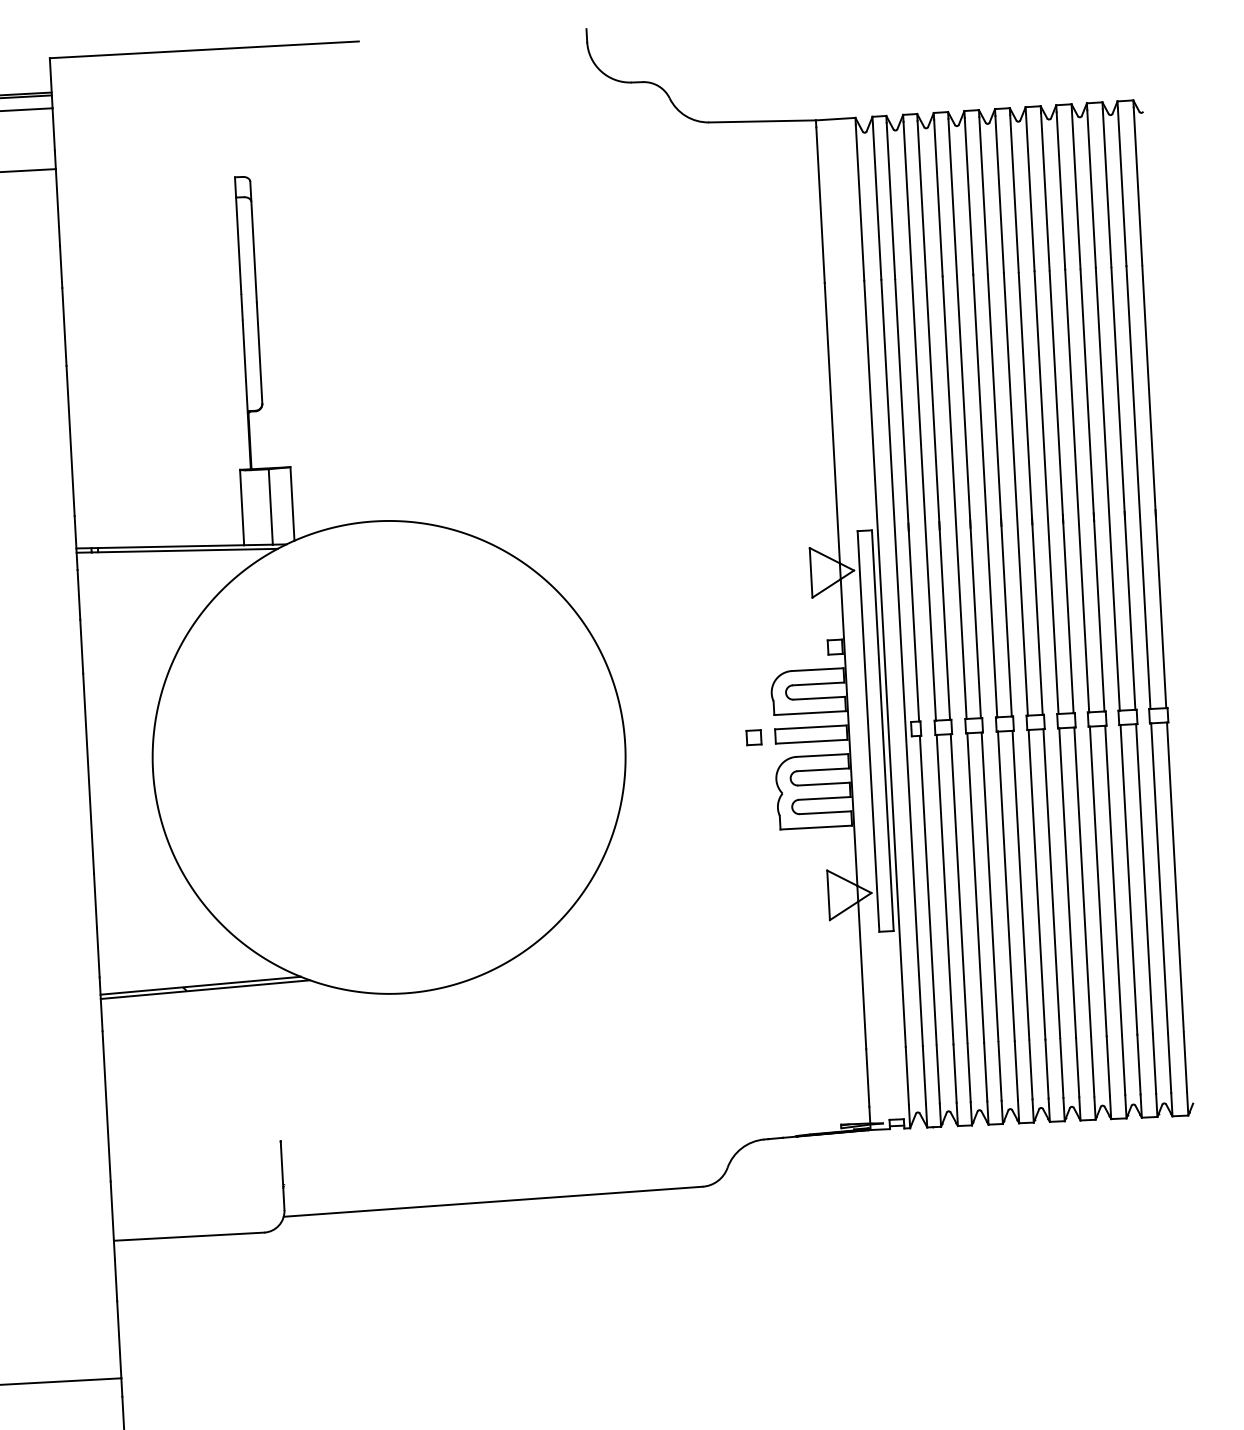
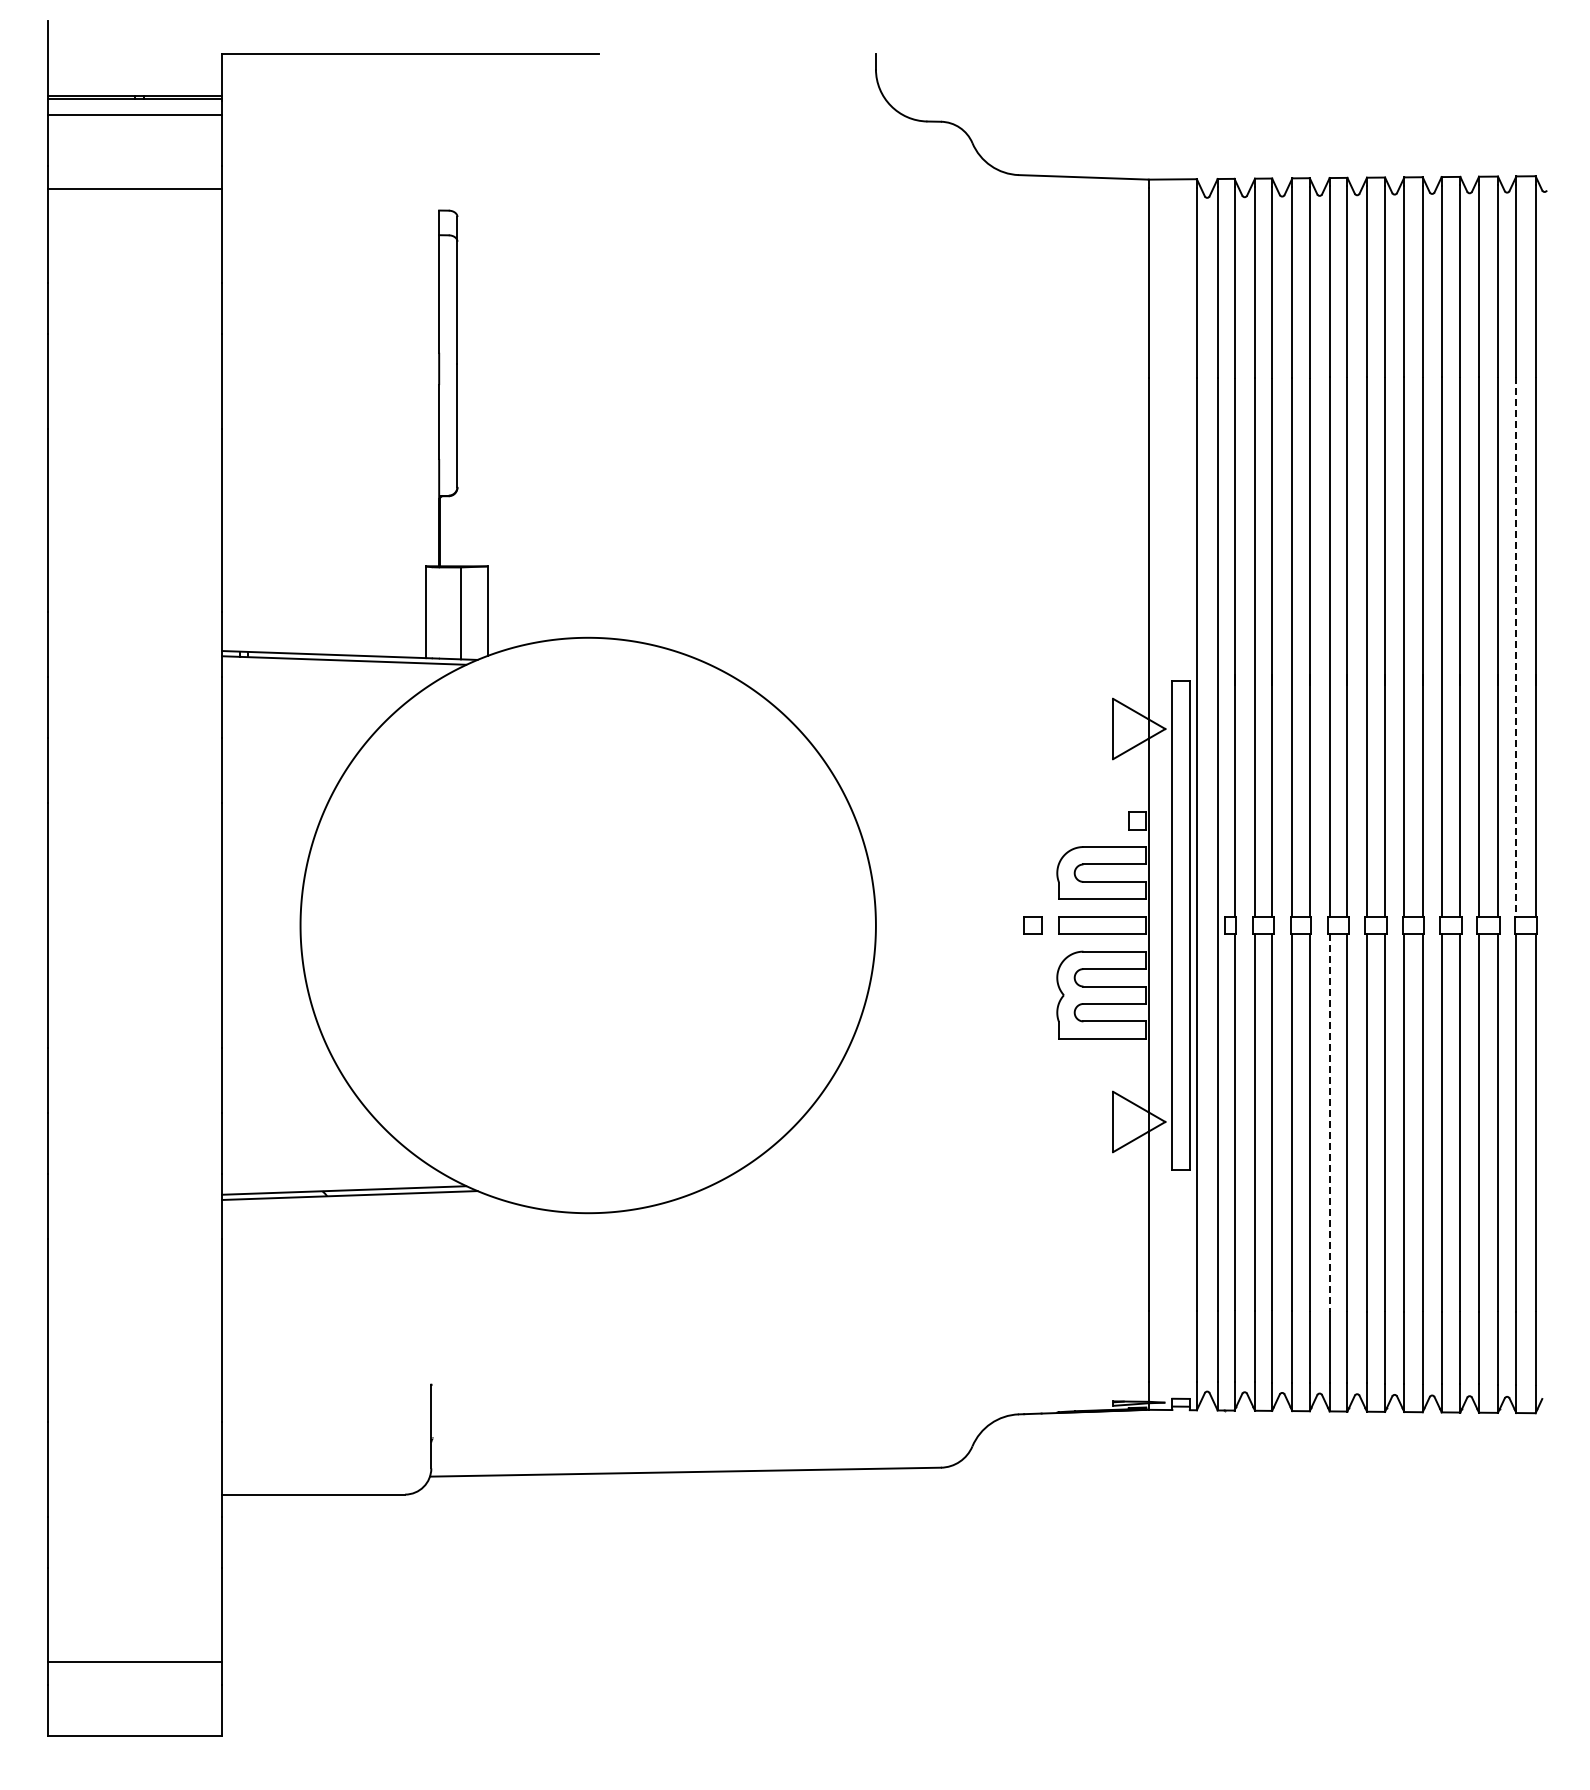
line: (1138, 487) -> (1516, 646), solid -> dashed
line: (1006, 886) -> (1329, 1122), solid -> dashed

